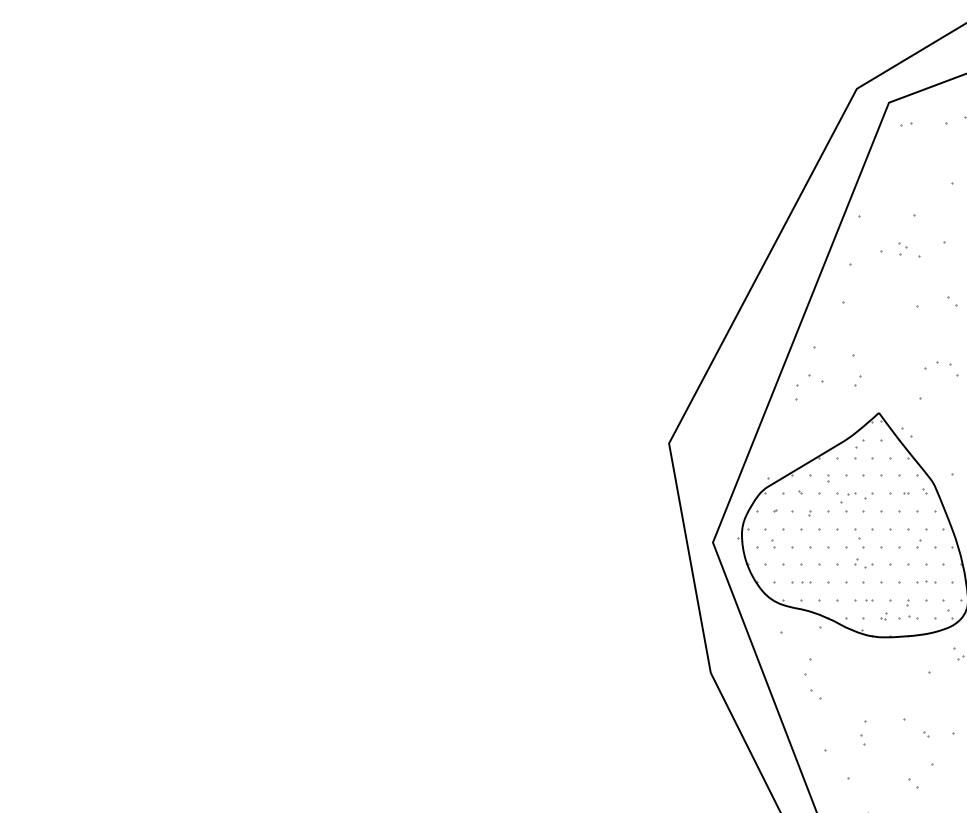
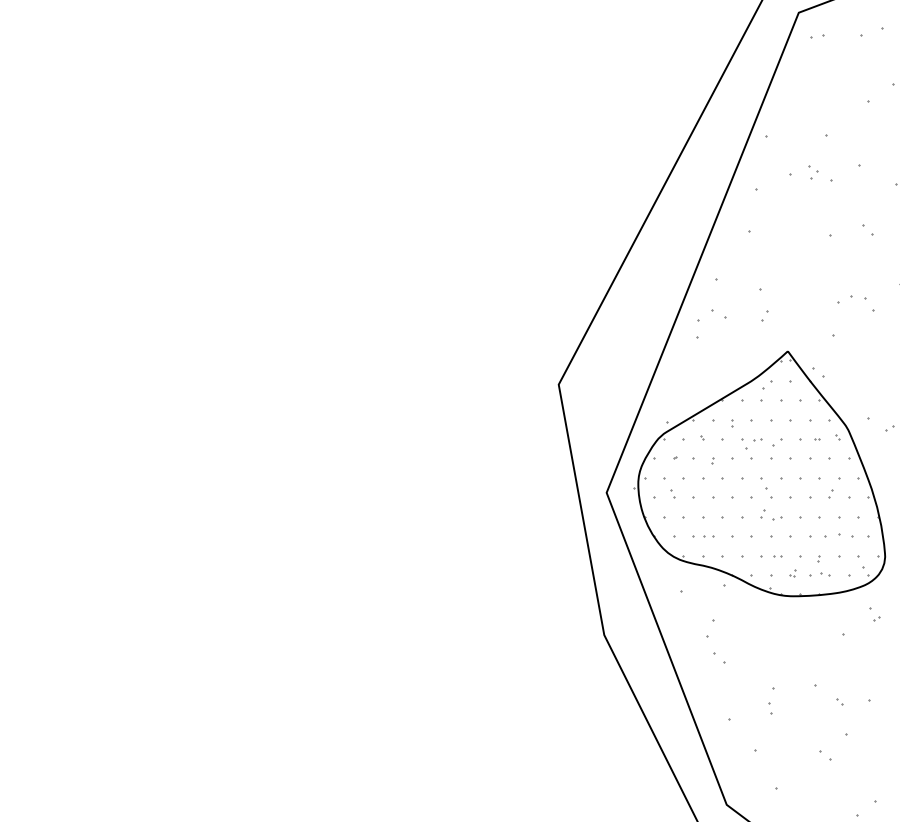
part: (926, 581) -> (839, 535), size x1.4

